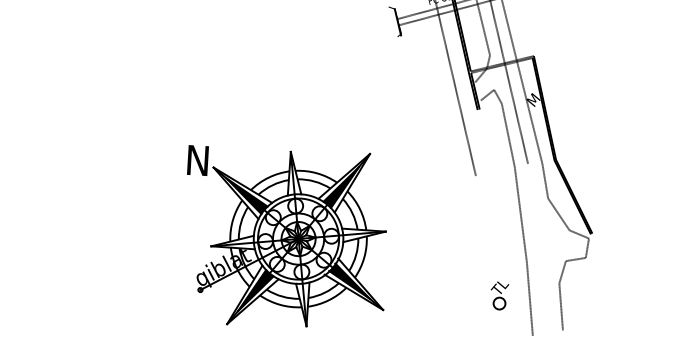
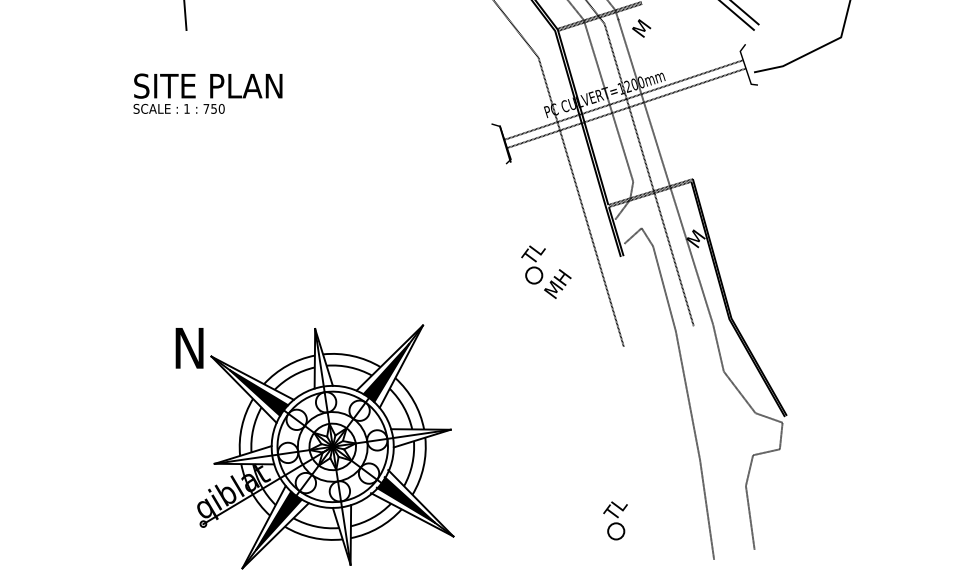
part: (422, 117) -> (546, 271), added
part: (285, 237) -> (314, 446), moved
part: (499, 295) -> (615, 520), moved

